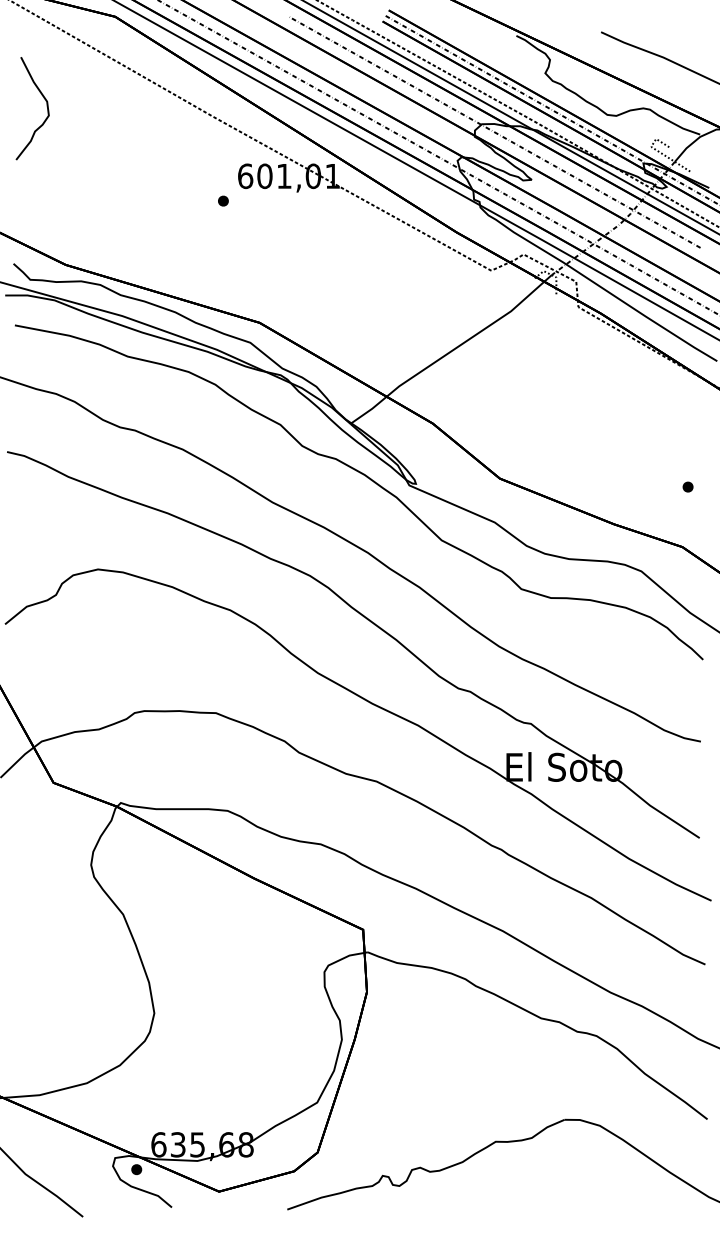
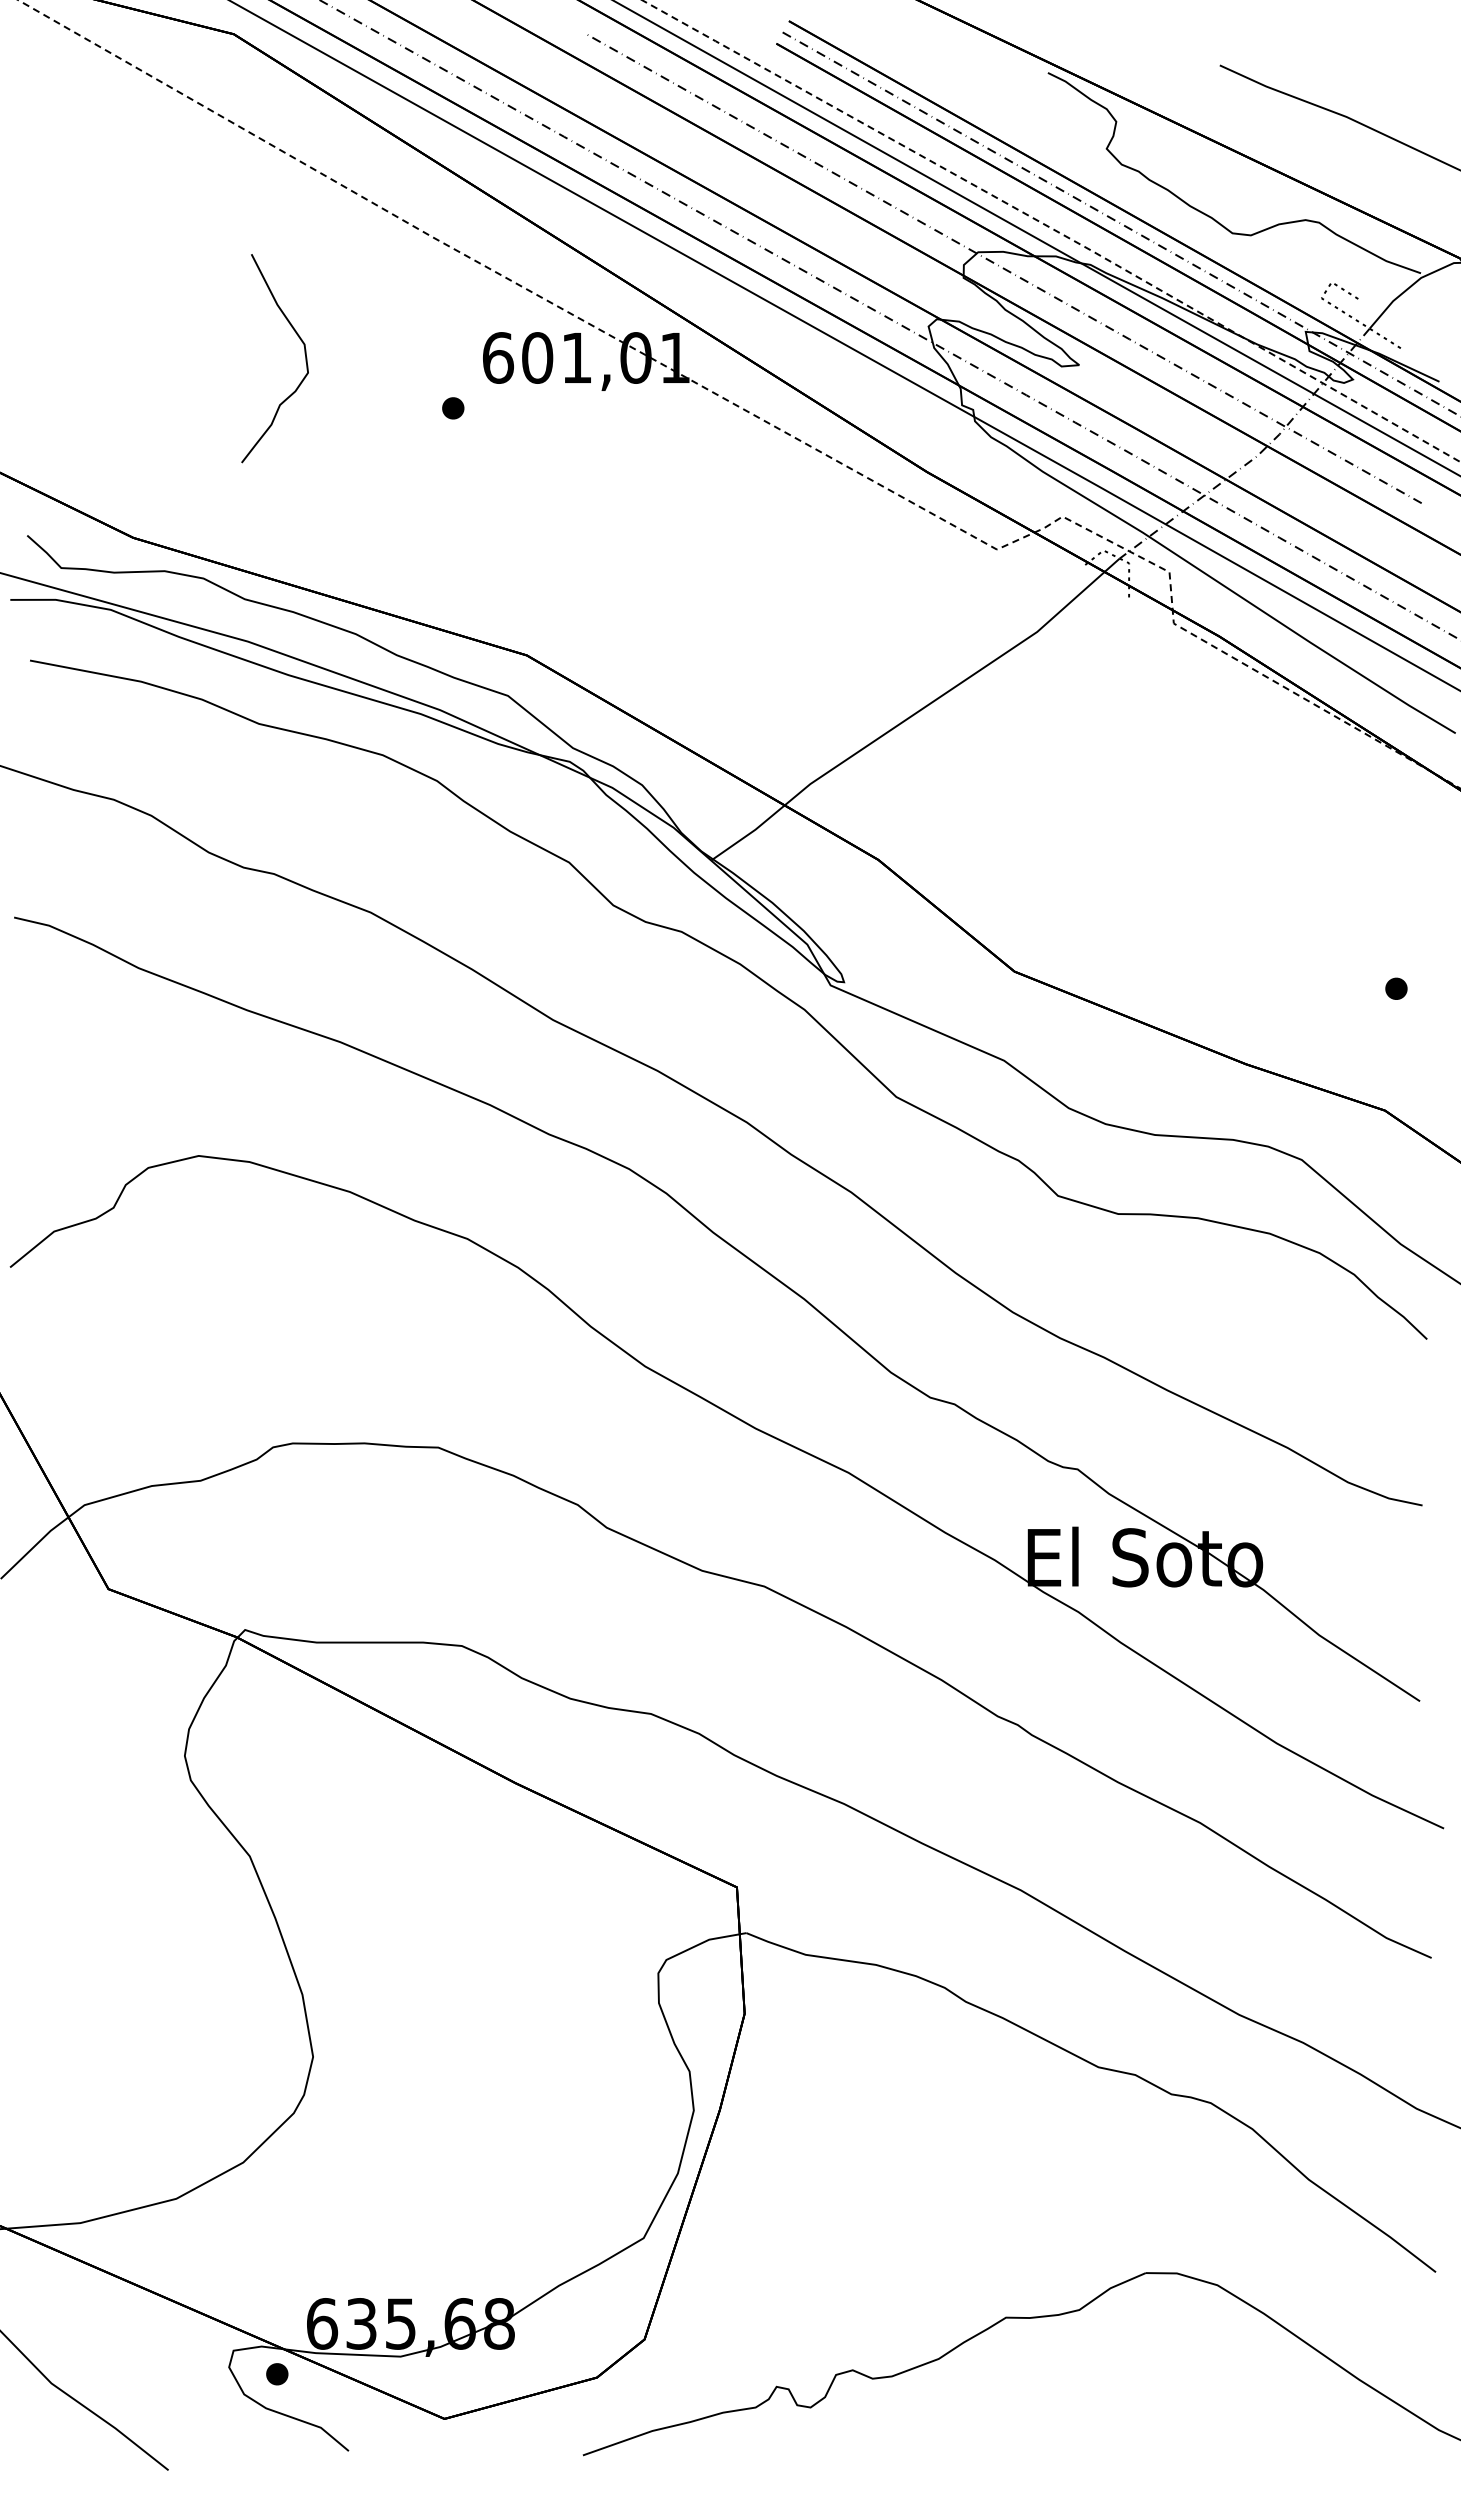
curve: (46, 106) -> (303, 354), moved

